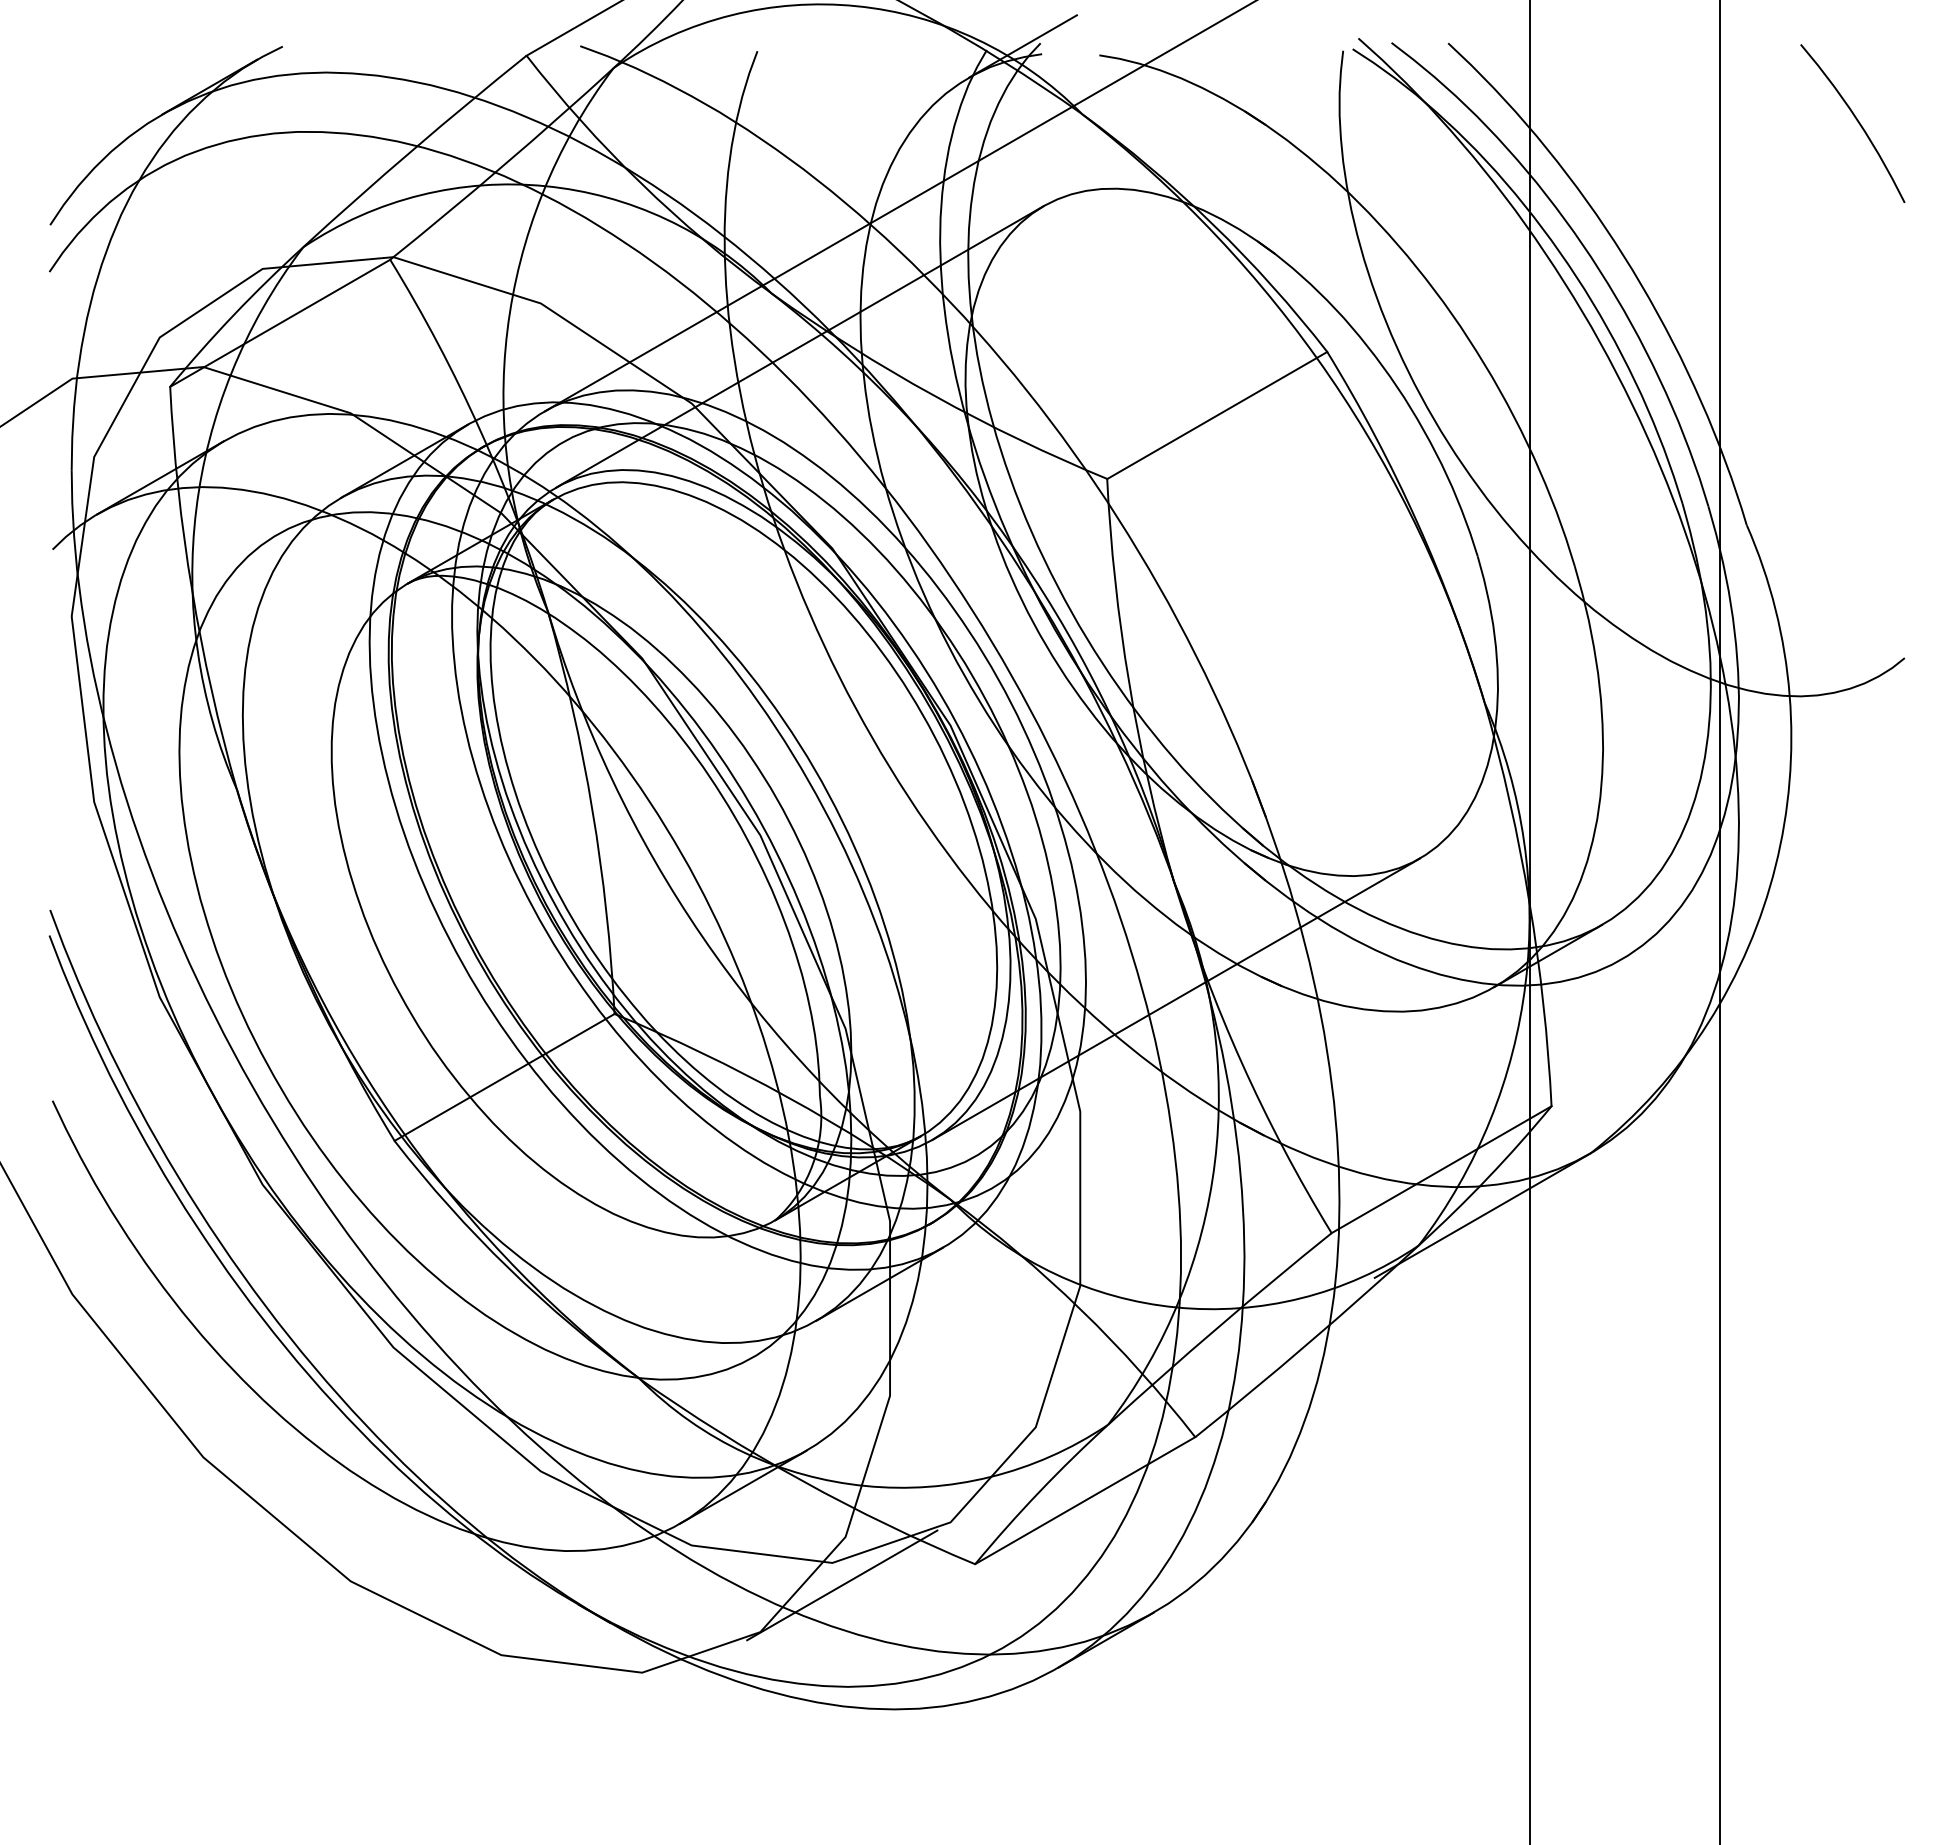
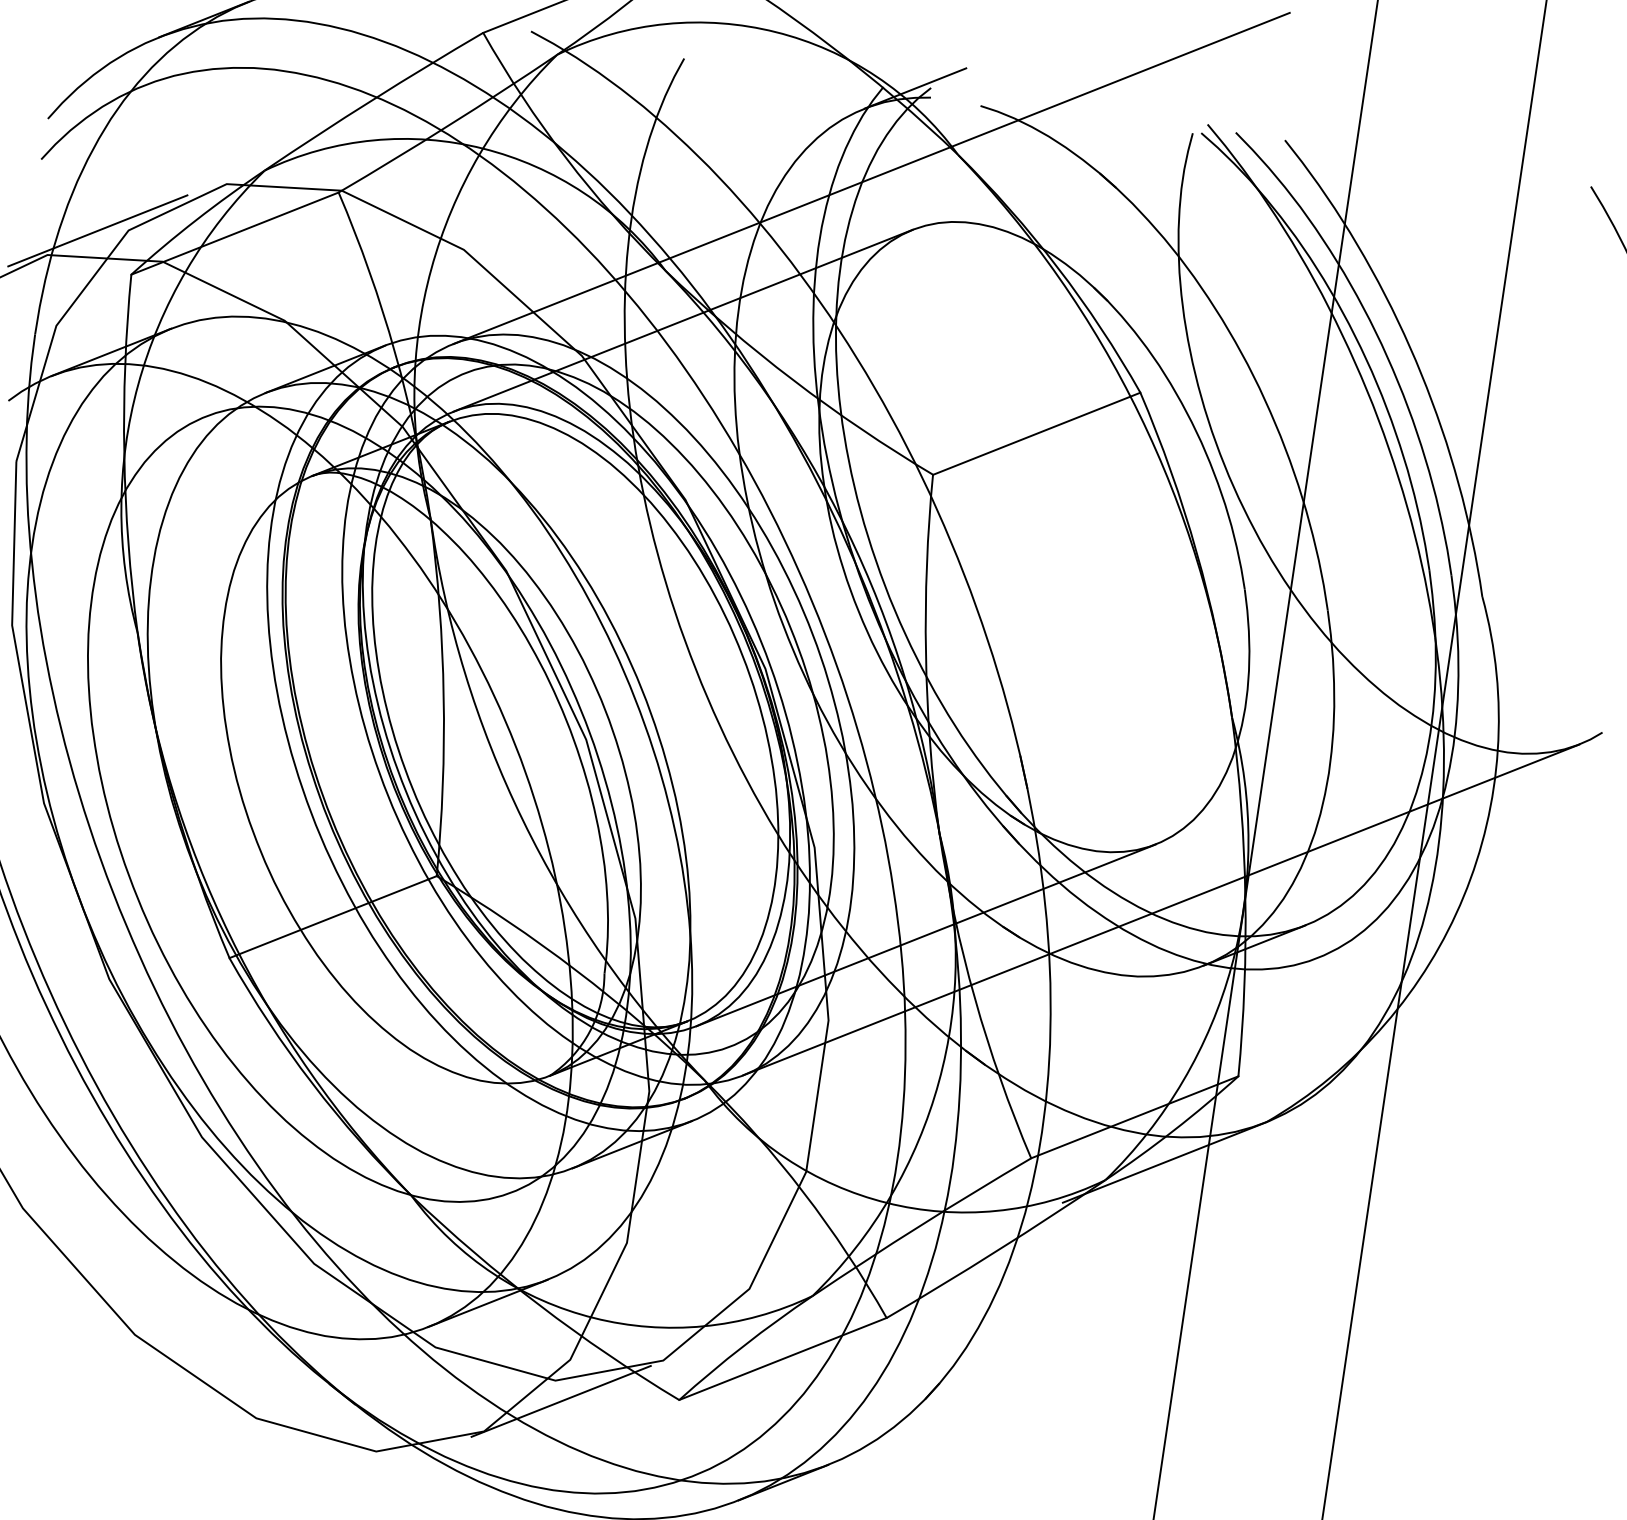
line: (125, 343) -> (98, 231), added
line: (1436, 931) -> (1160, 909), added

